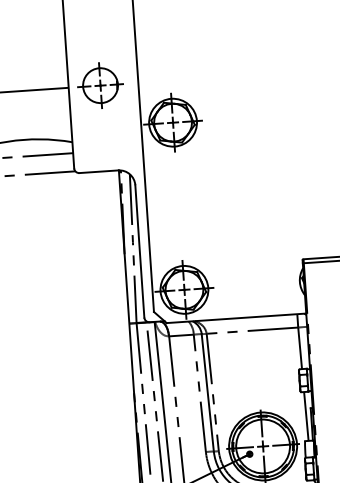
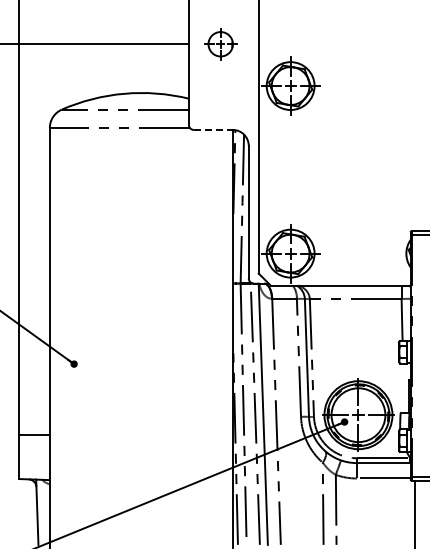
part: (100, 86) -> (220, 44), size x0.7
line: (99, 171) -> (213, 129), solid -> dashed
line: (306, 415) -> (403, 387), removed

